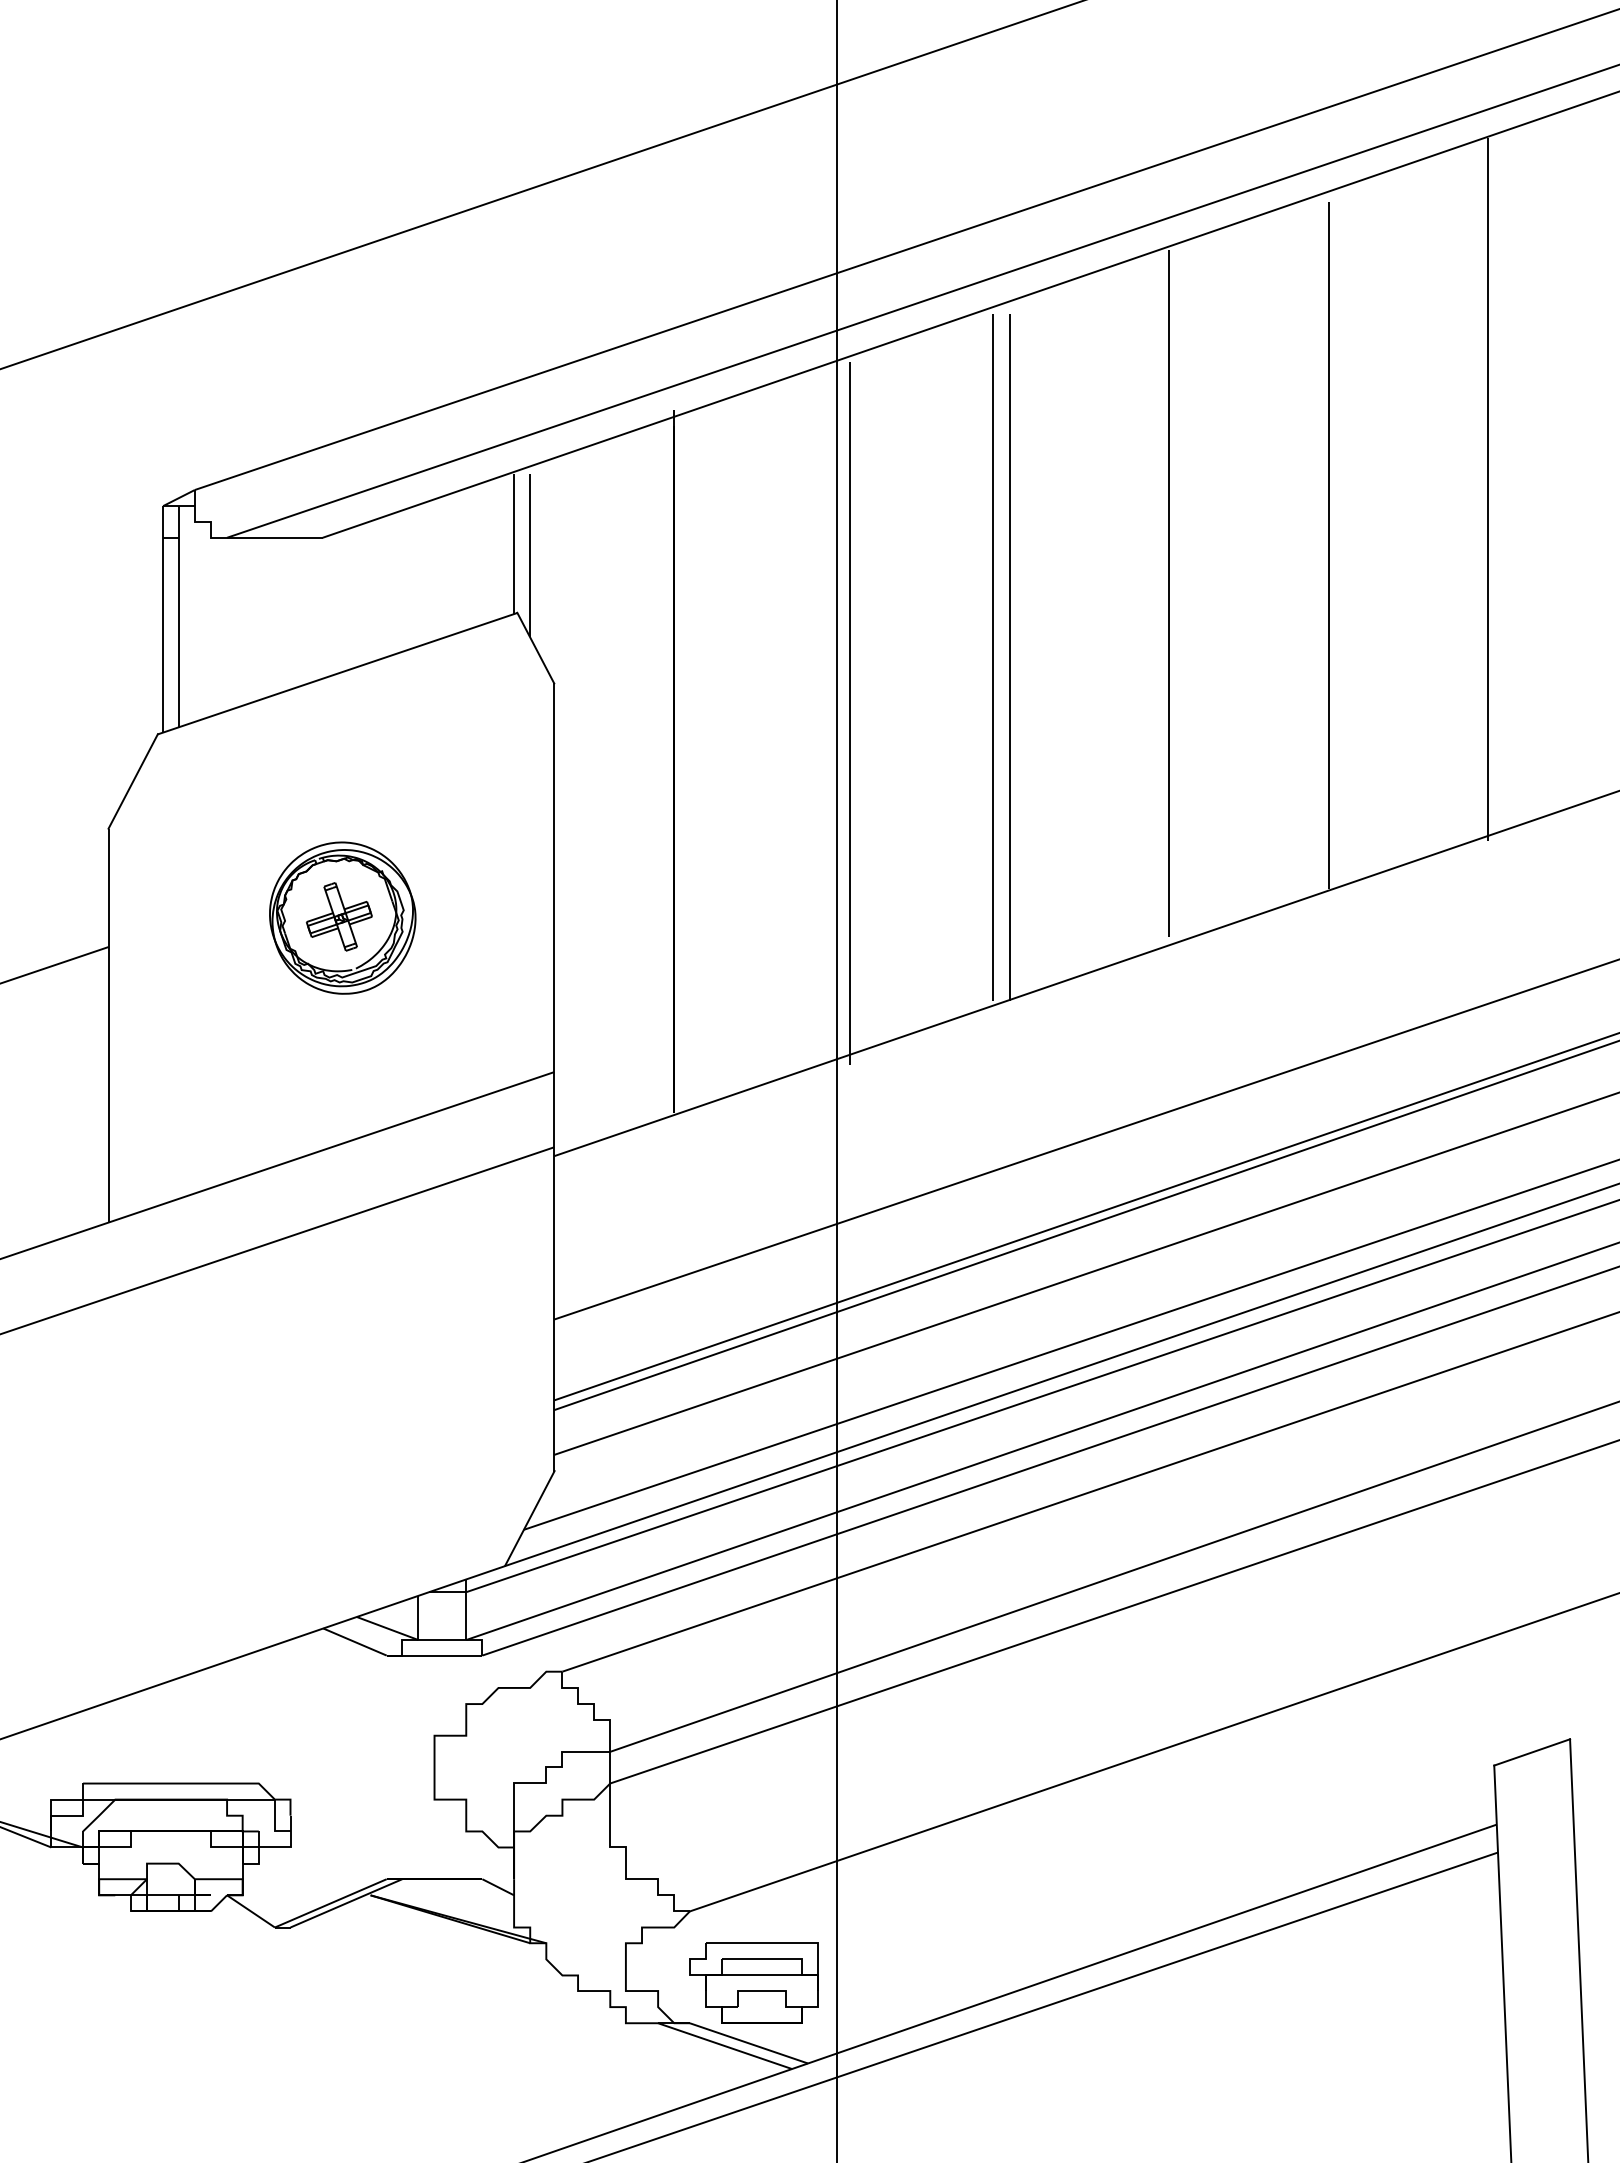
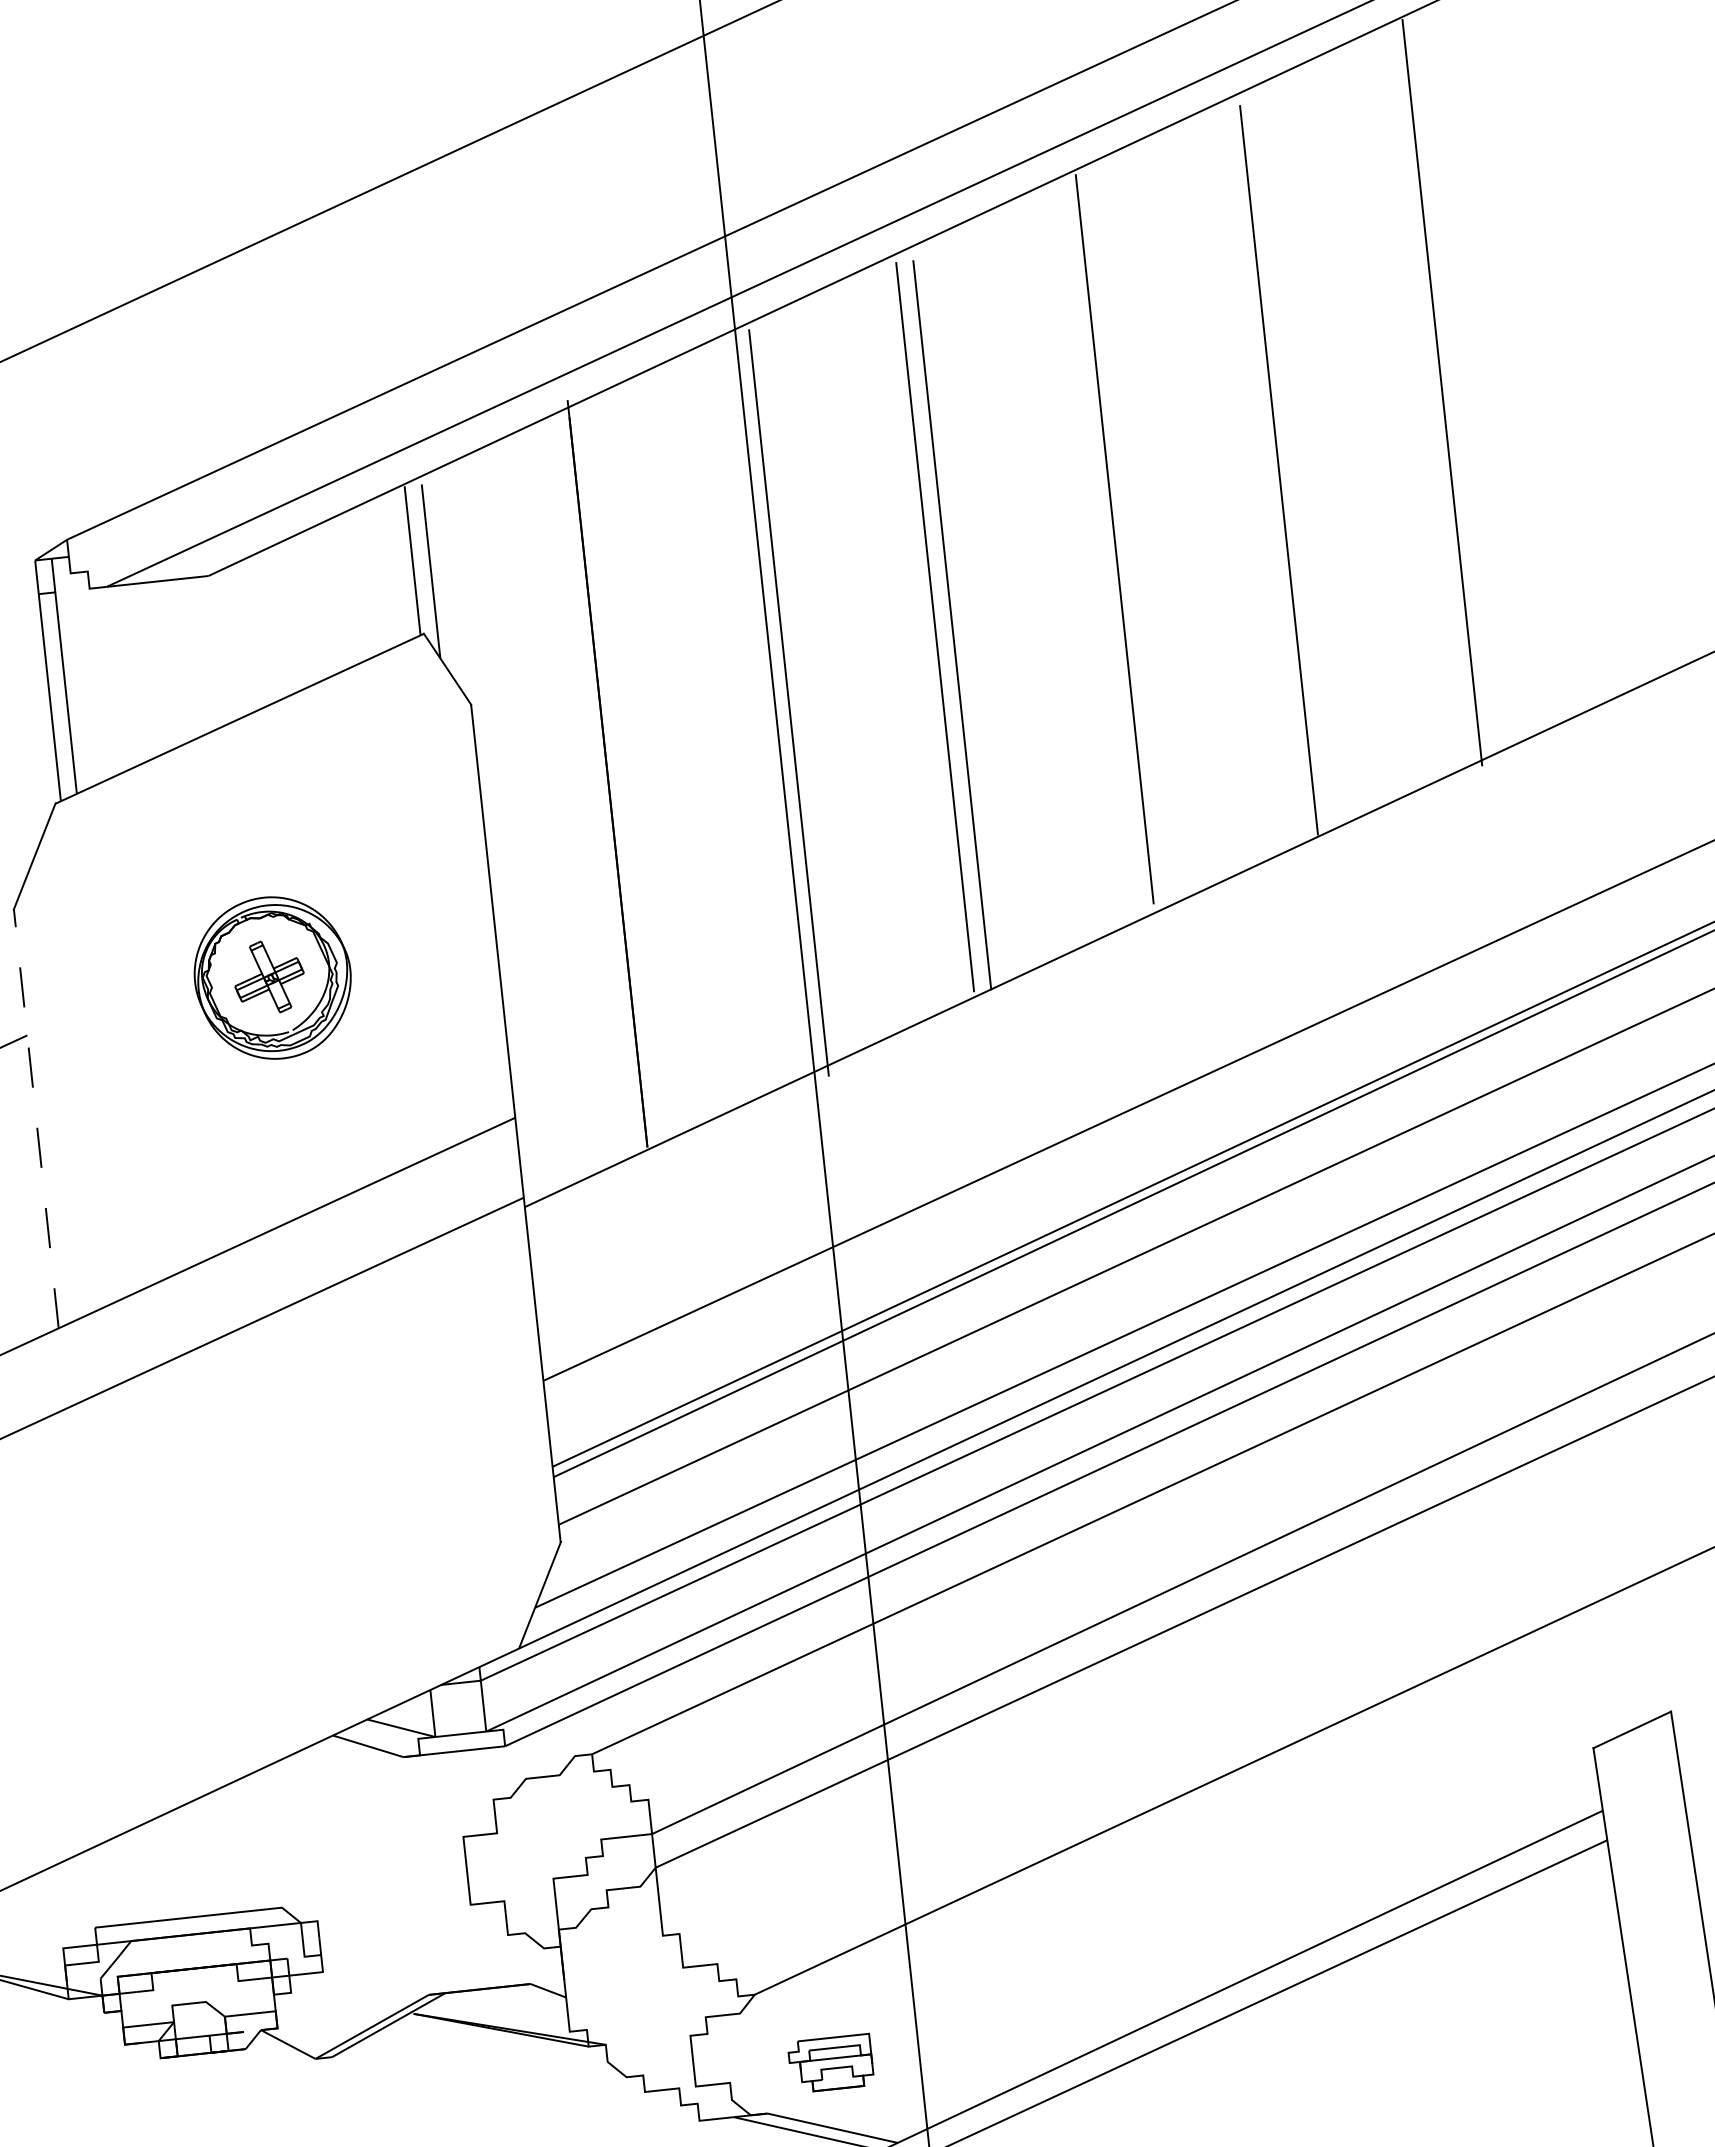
line: (108, 1025) -> (36, 1118), solid -> dashed
part: (753, 1982) -> (830, 2063), size x0.6

